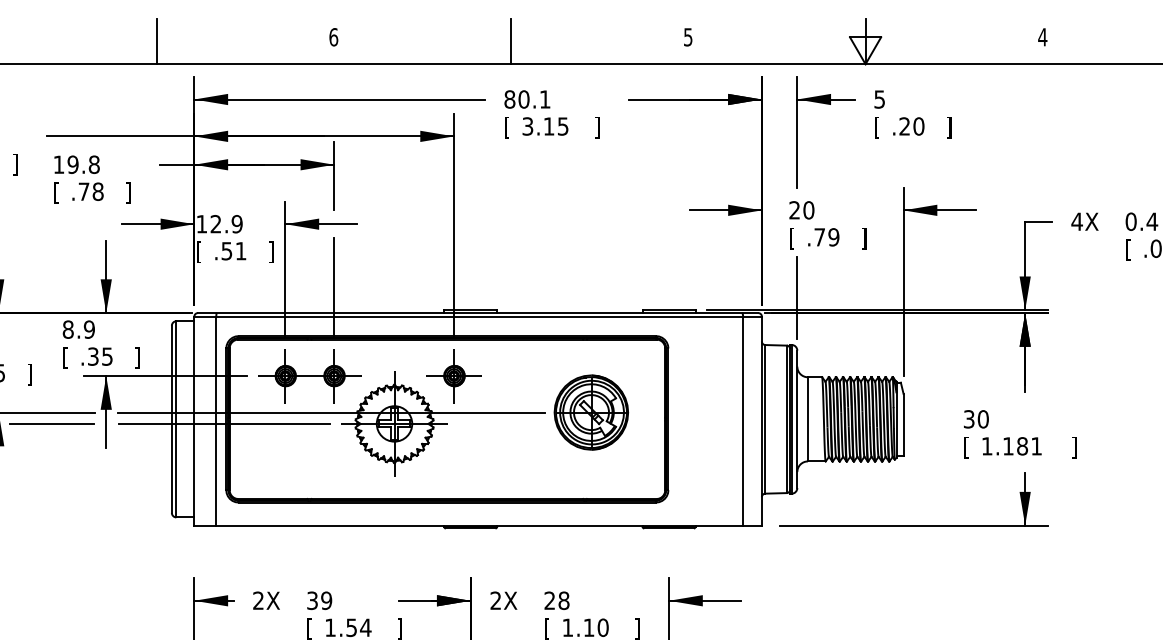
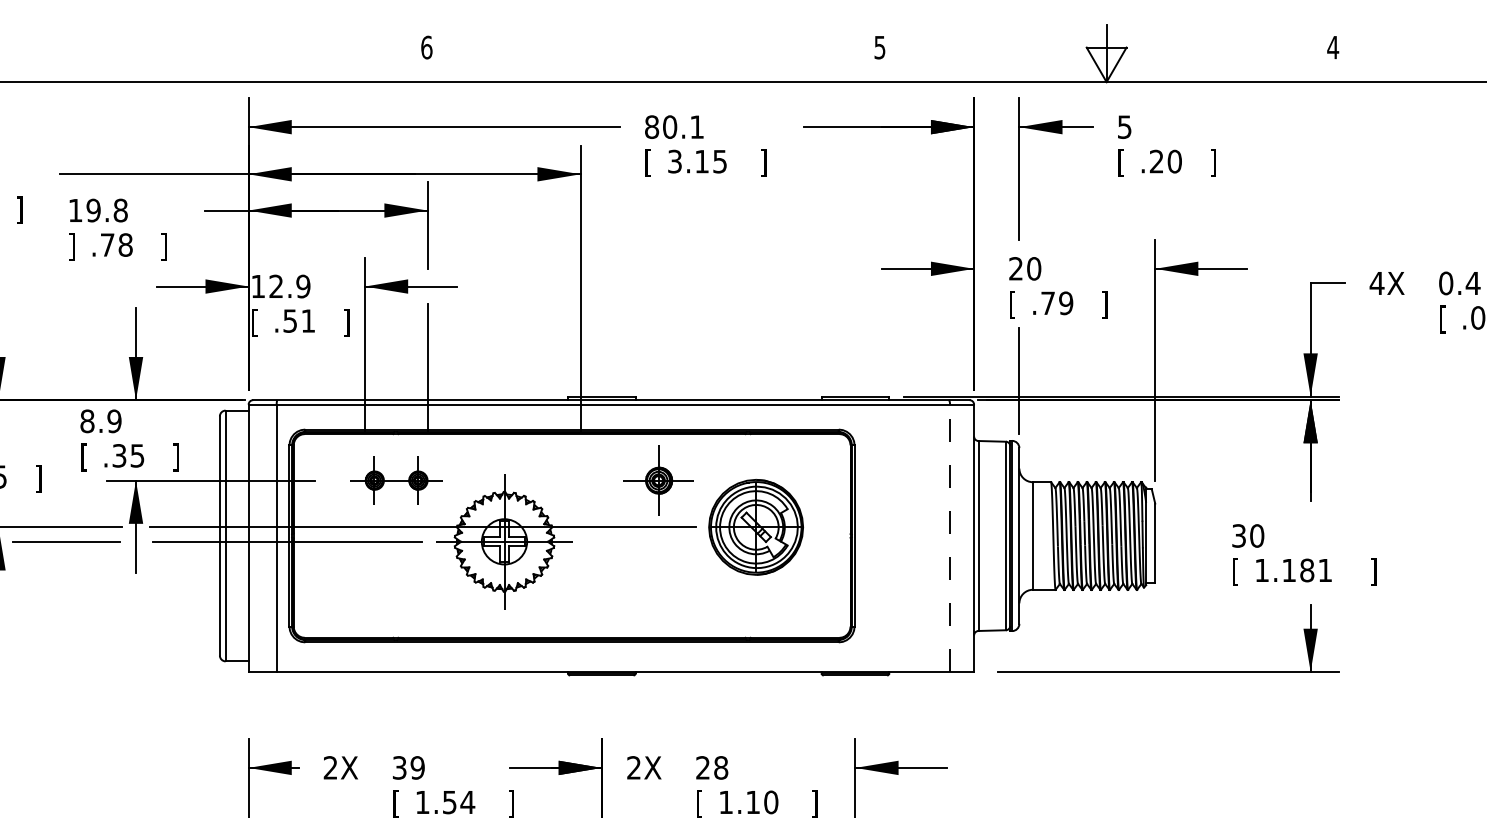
line: (156, 41) -> (200, 53), removed
line: (511, 41) -> (653, 53), removed
text: (55, 192) -> (71, 246), [ -> ]
part: (310, 375) -> (396, 480), size x0.7
part: (453, 375) -> (658, 480), moved
line: (743, 421) -> (950, 538), solid -> dashed

